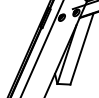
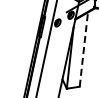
line: (81, 48) -> (83, 49), solid -> dashed

